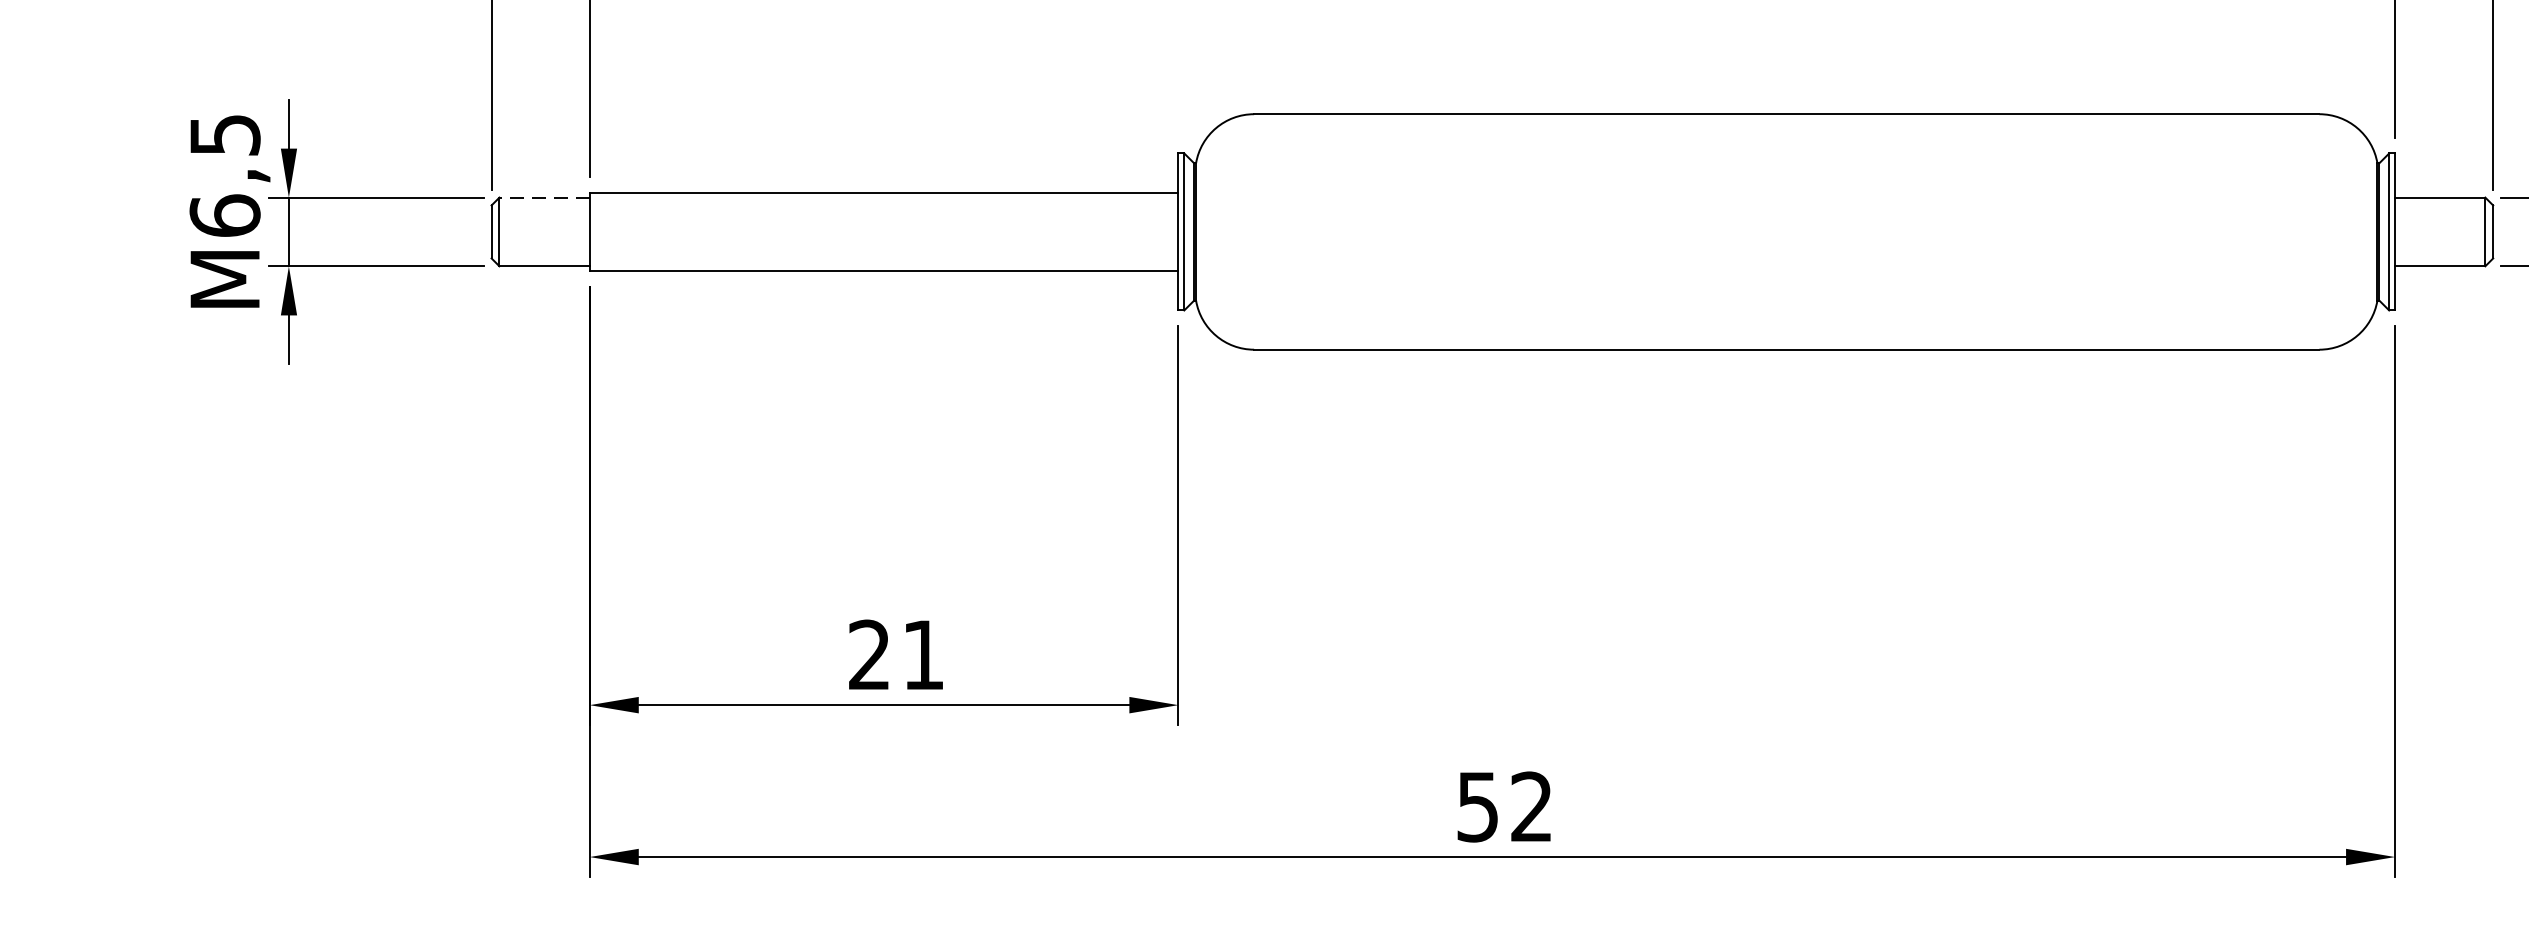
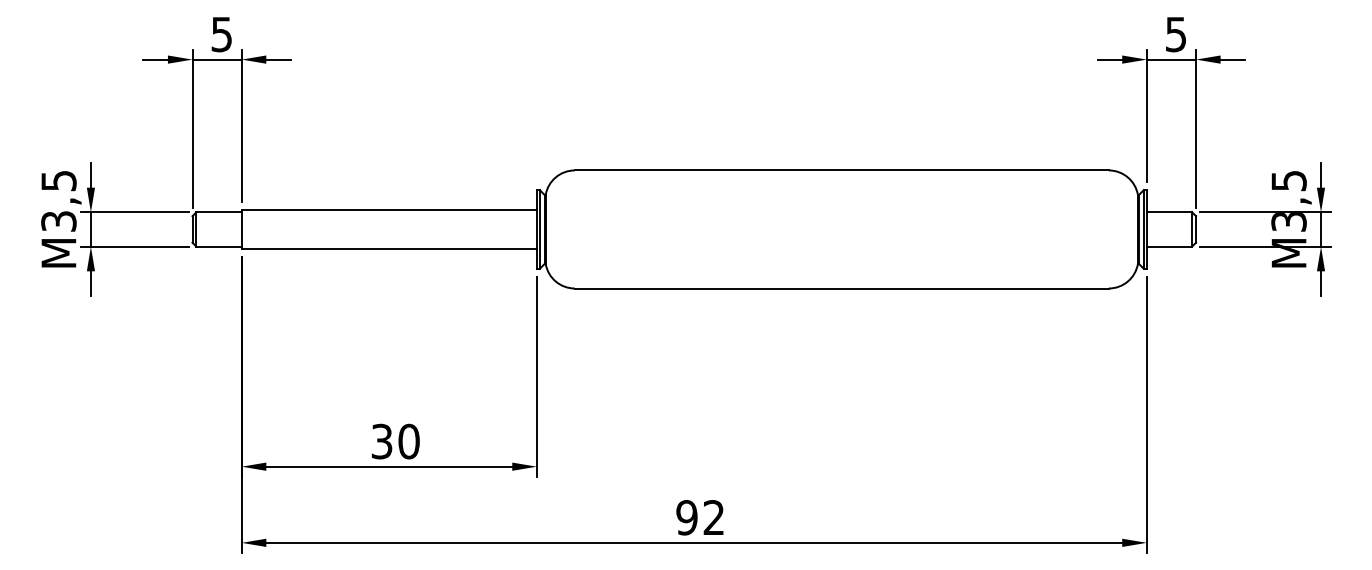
line: (545, 198) -> (219, 212), dashed -> solid
text: (224, 214) -> (58, 220), 6,5 -> 3,5
text: (896, 654) -> (395, 441), 21 -> 30
text: (1476, 806) -> (686, 517), 52 -> 92

